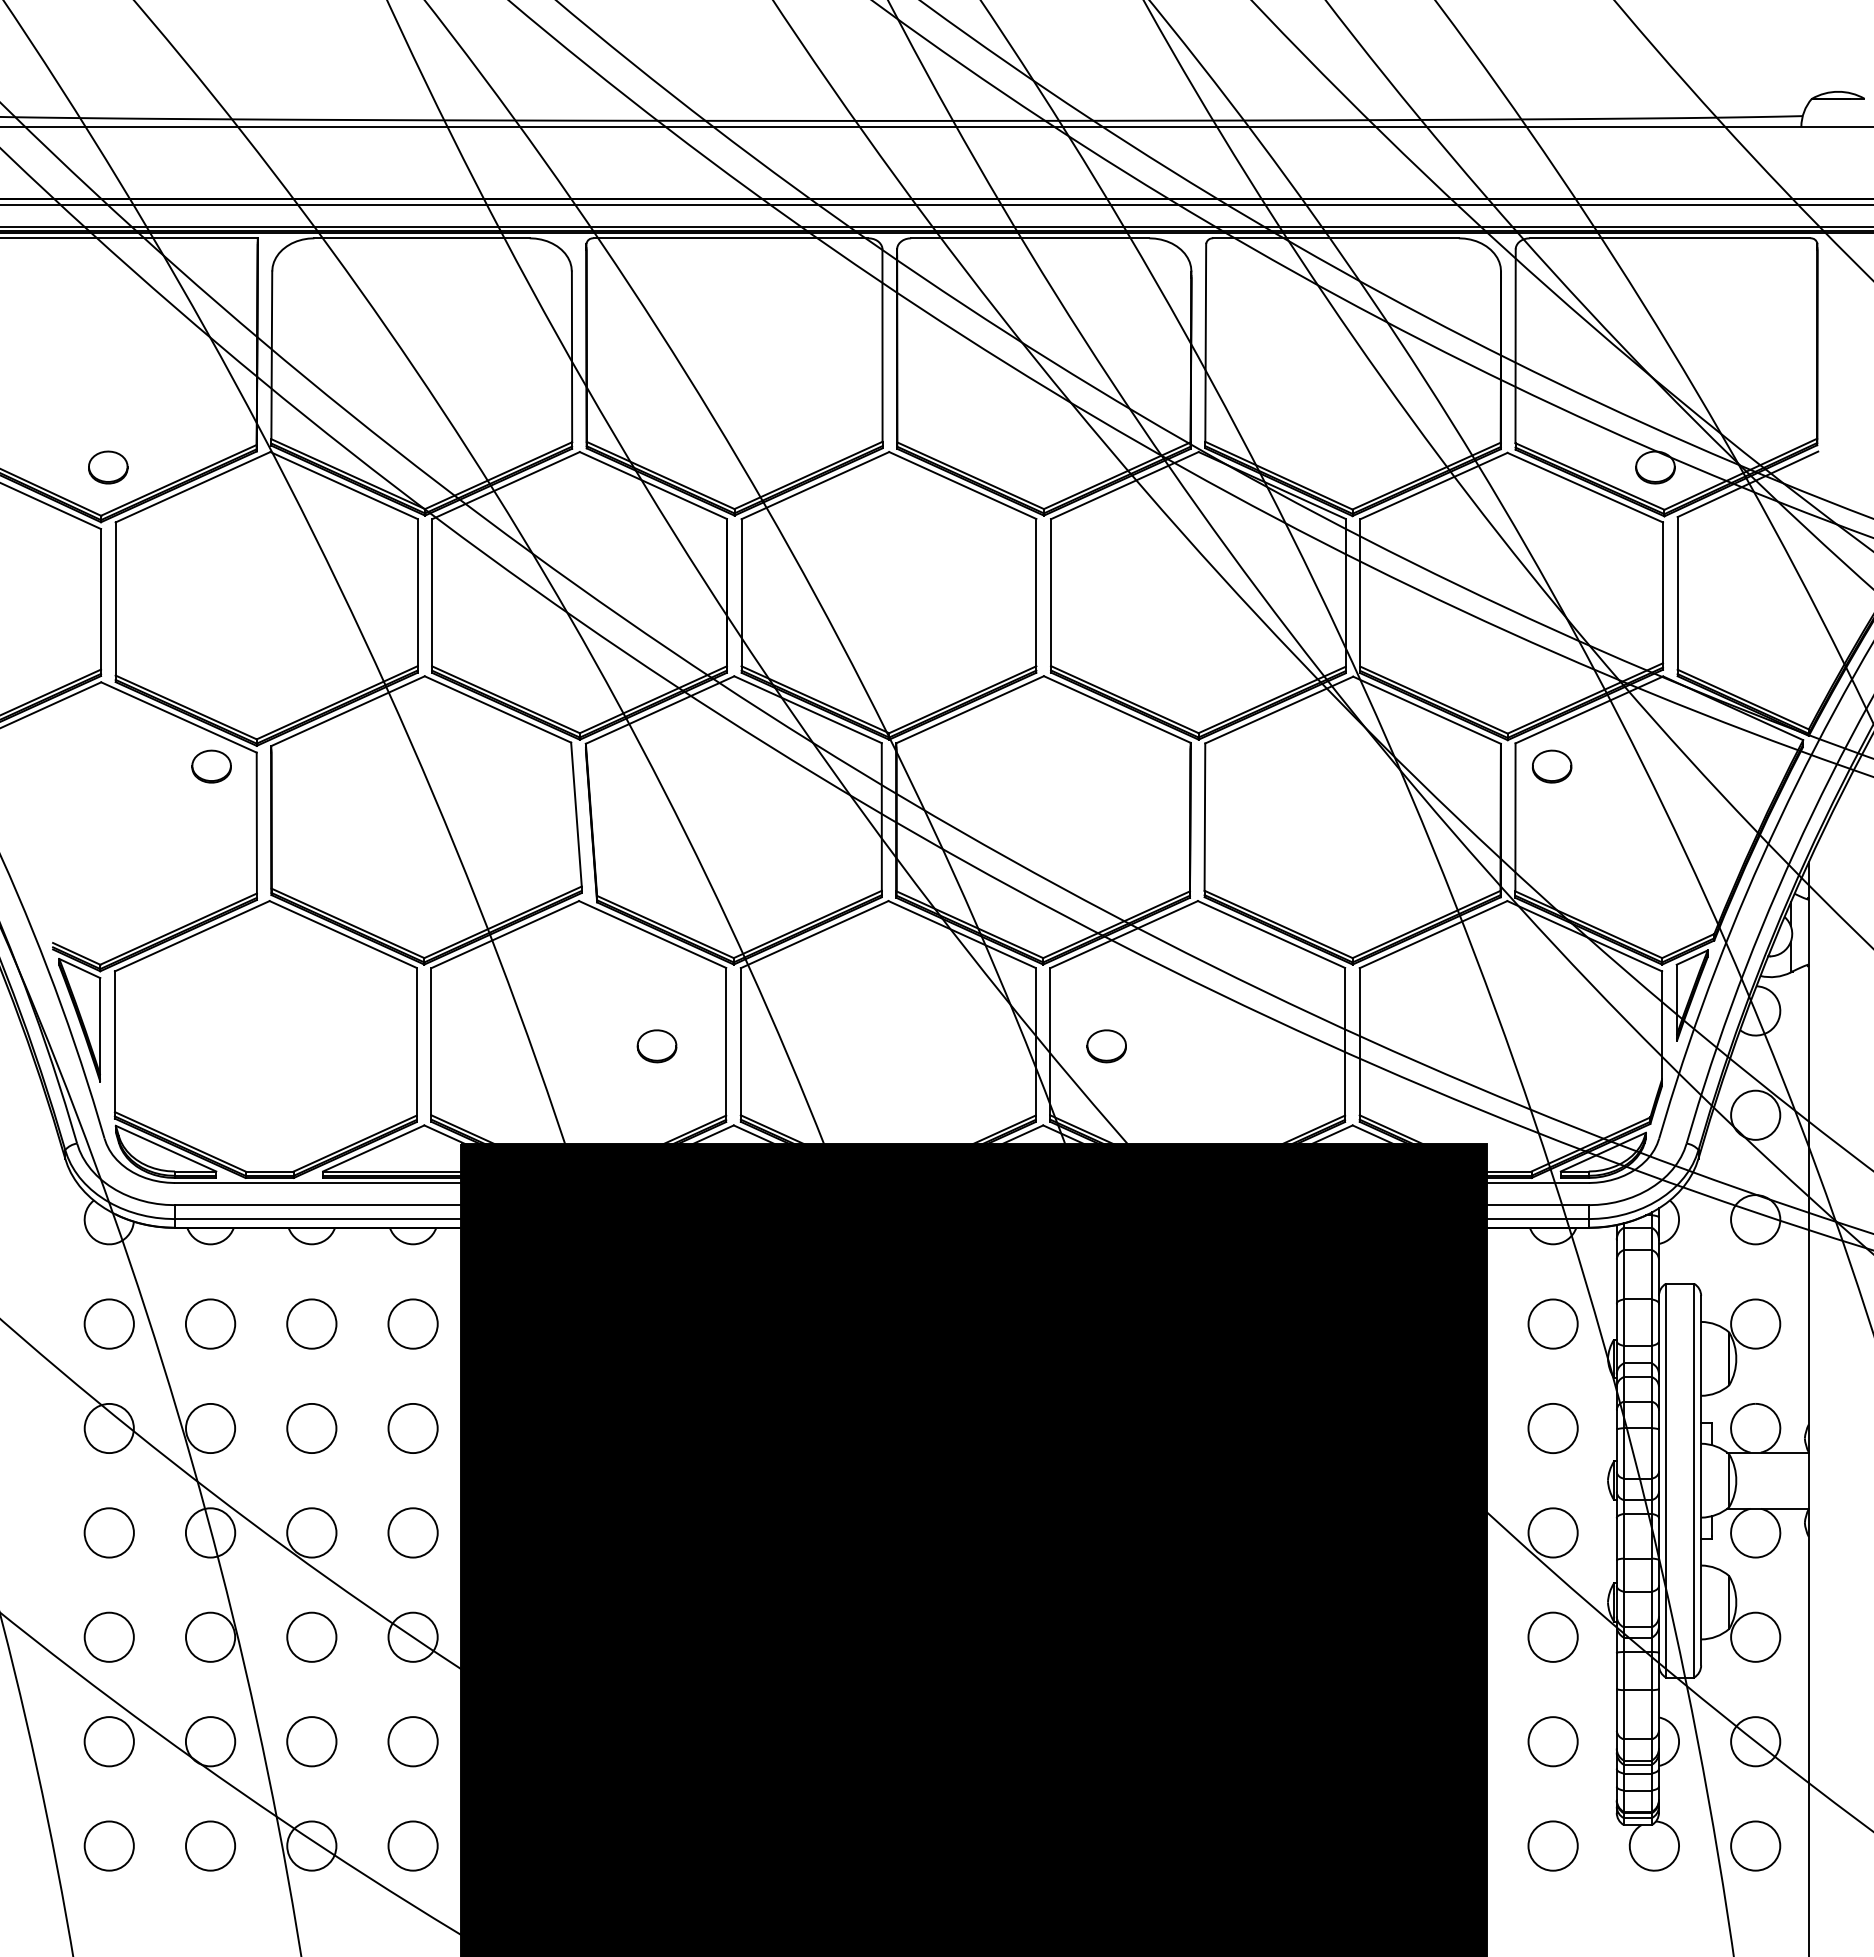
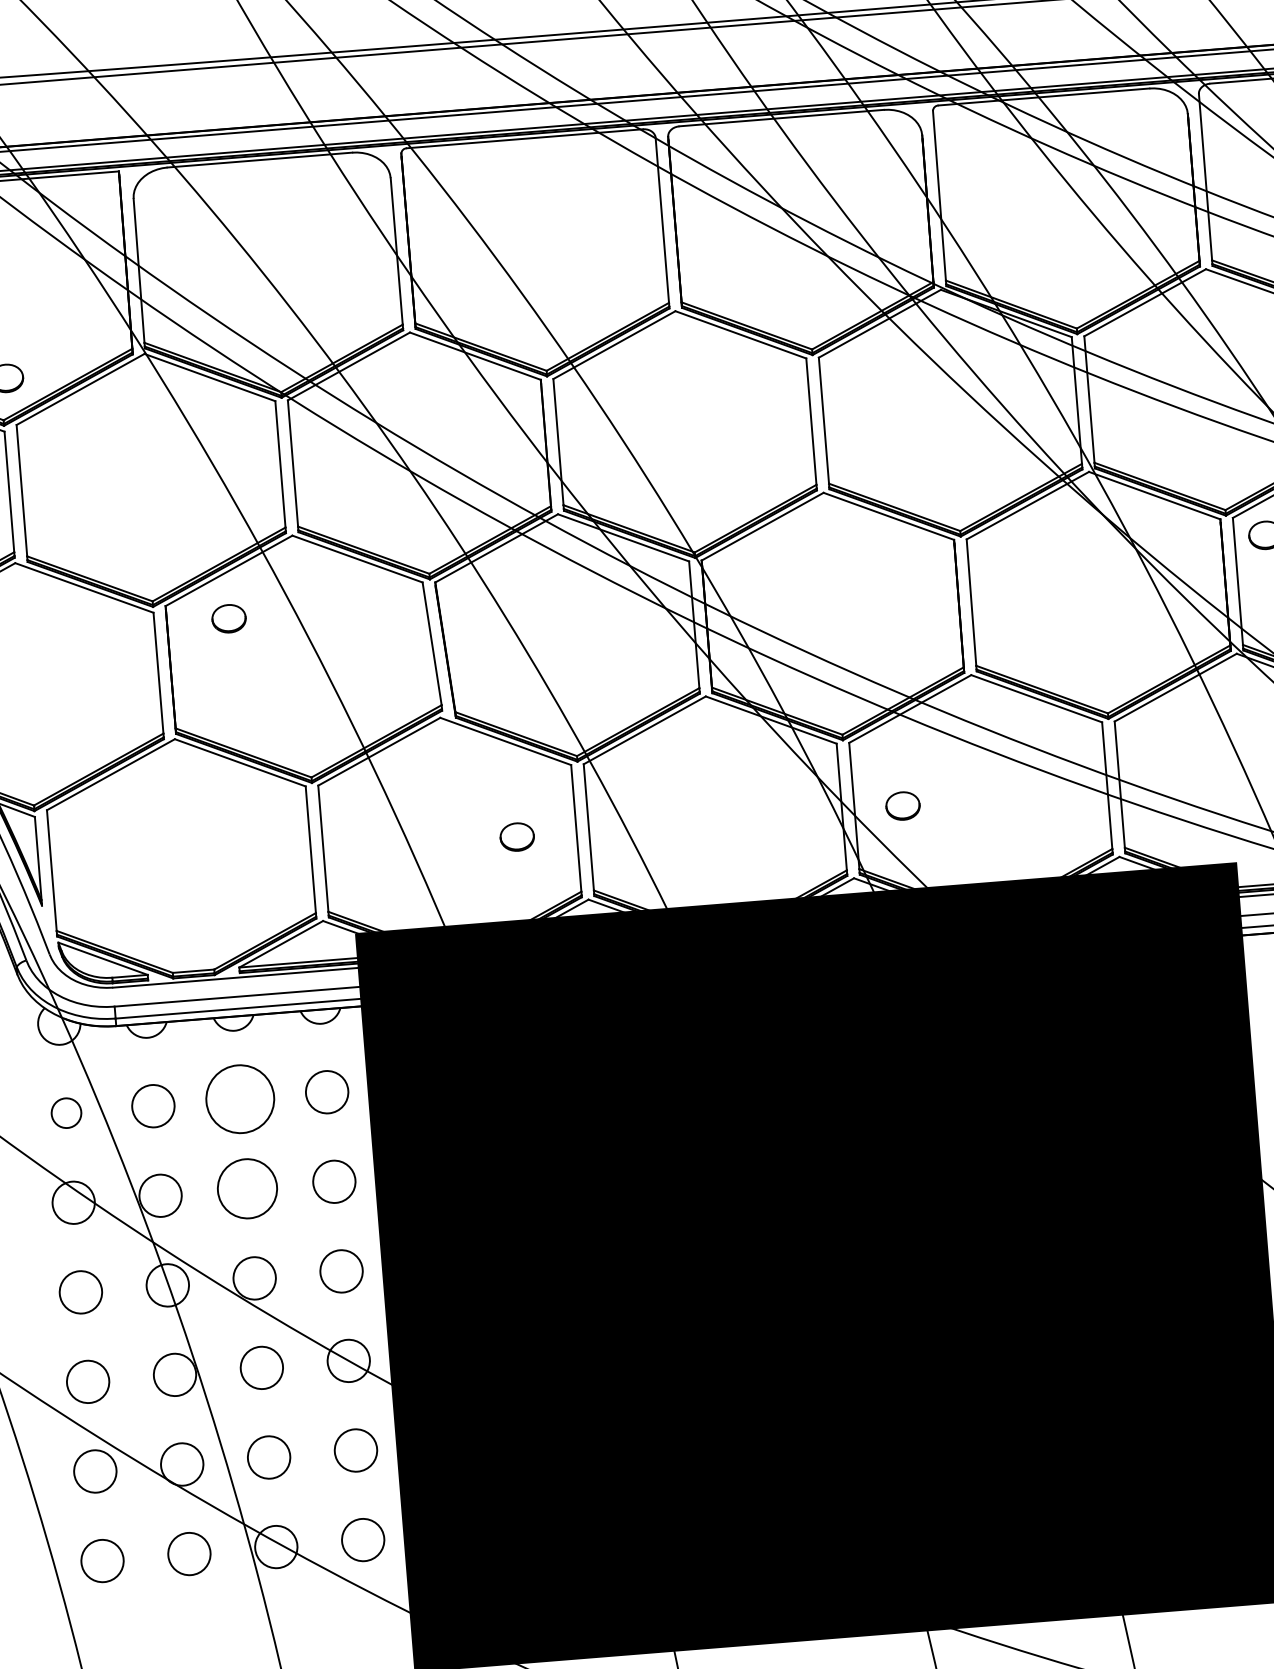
part: (211, 766) -> (228, 618), moved
circle: (108, 1323) -> (65, 1112), size x0.7
circle: (311, 1323) -> (239, 1098), size x1.6
circle: (311, 1428) -> (247, 1188), size x1.4

